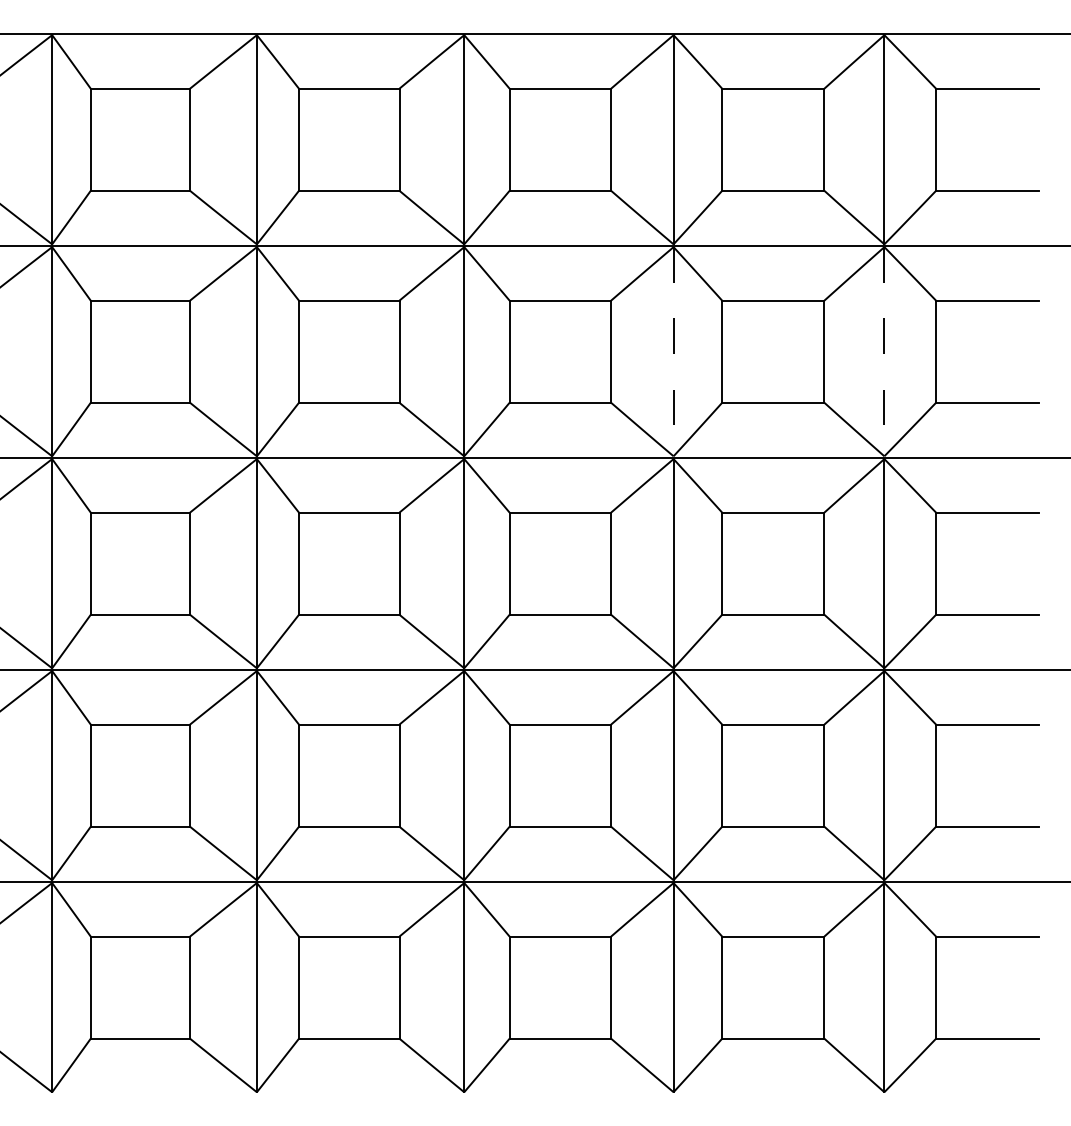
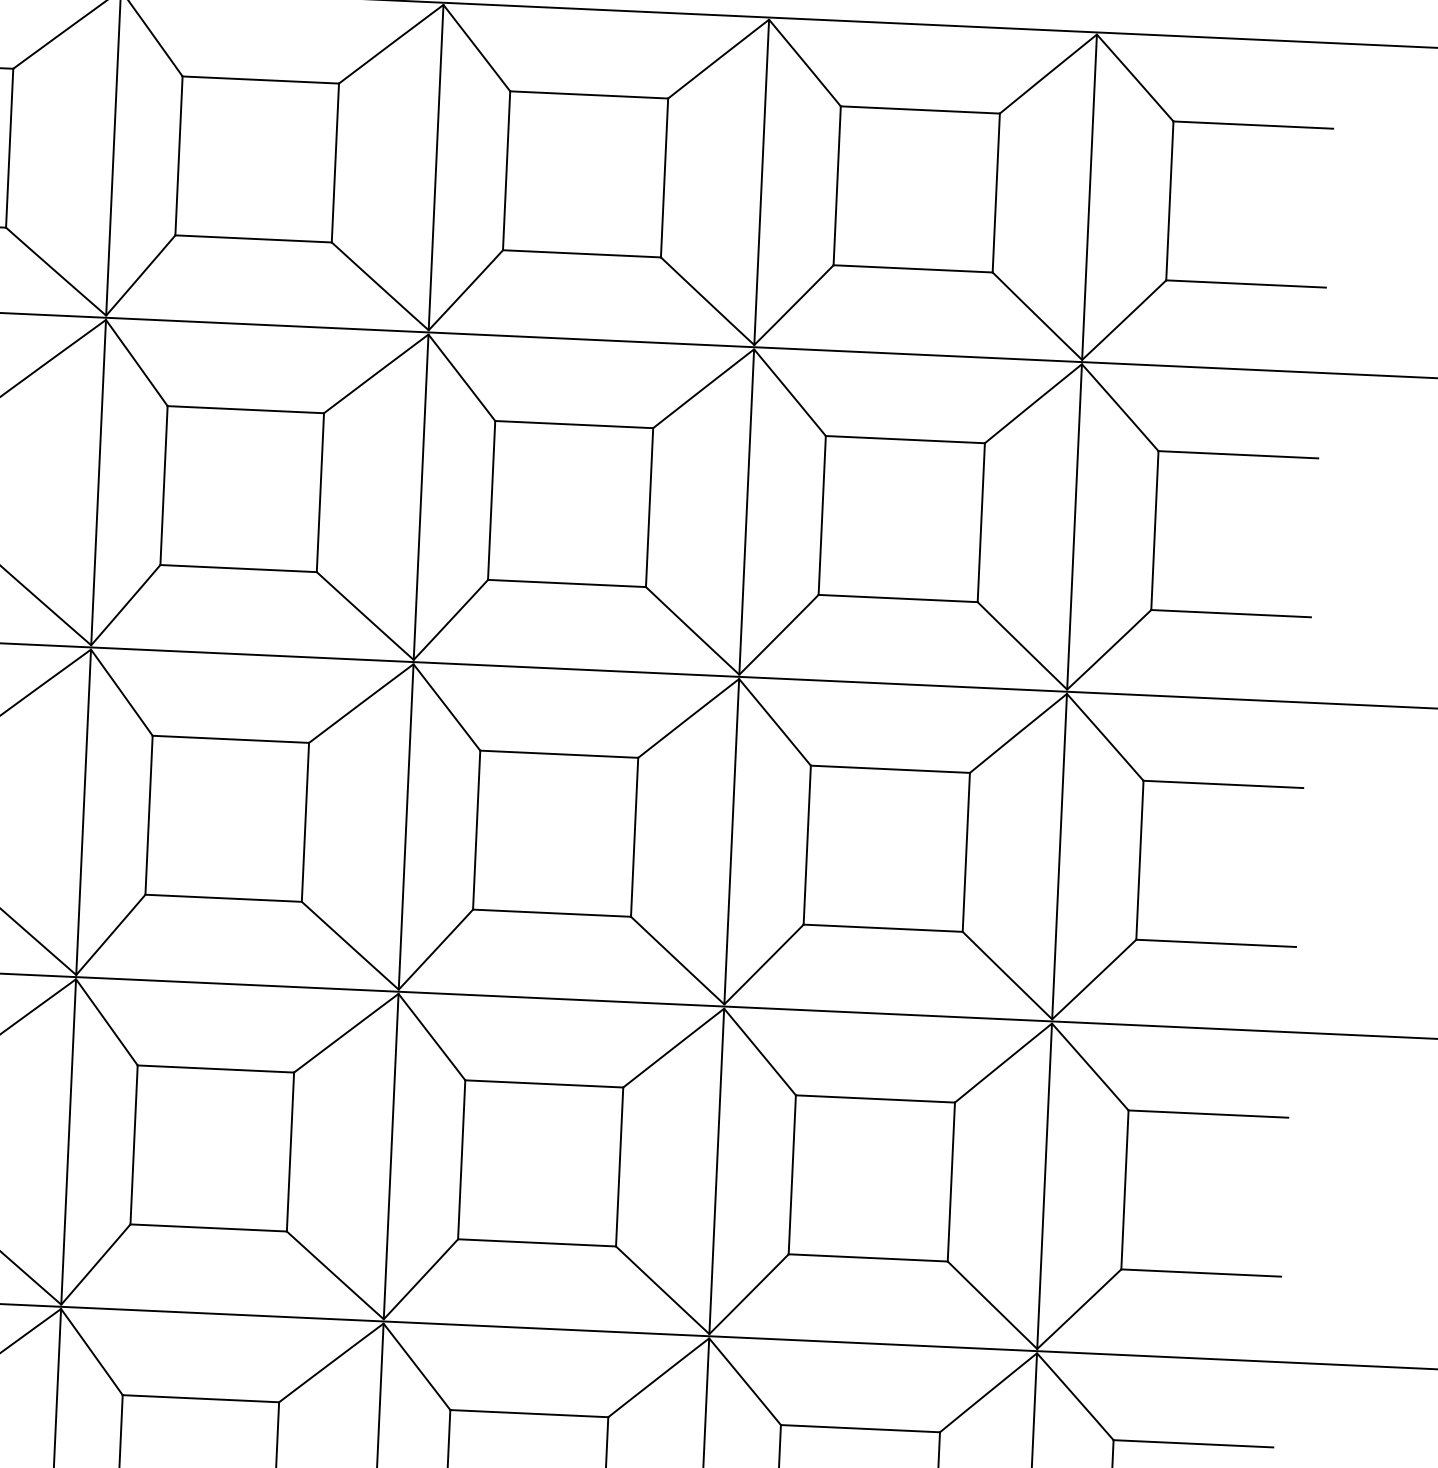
line: (673, 351) -> (746, 511), dashed -> solid
line: (884, 351) -> (1074, 526), dashed -> solid

